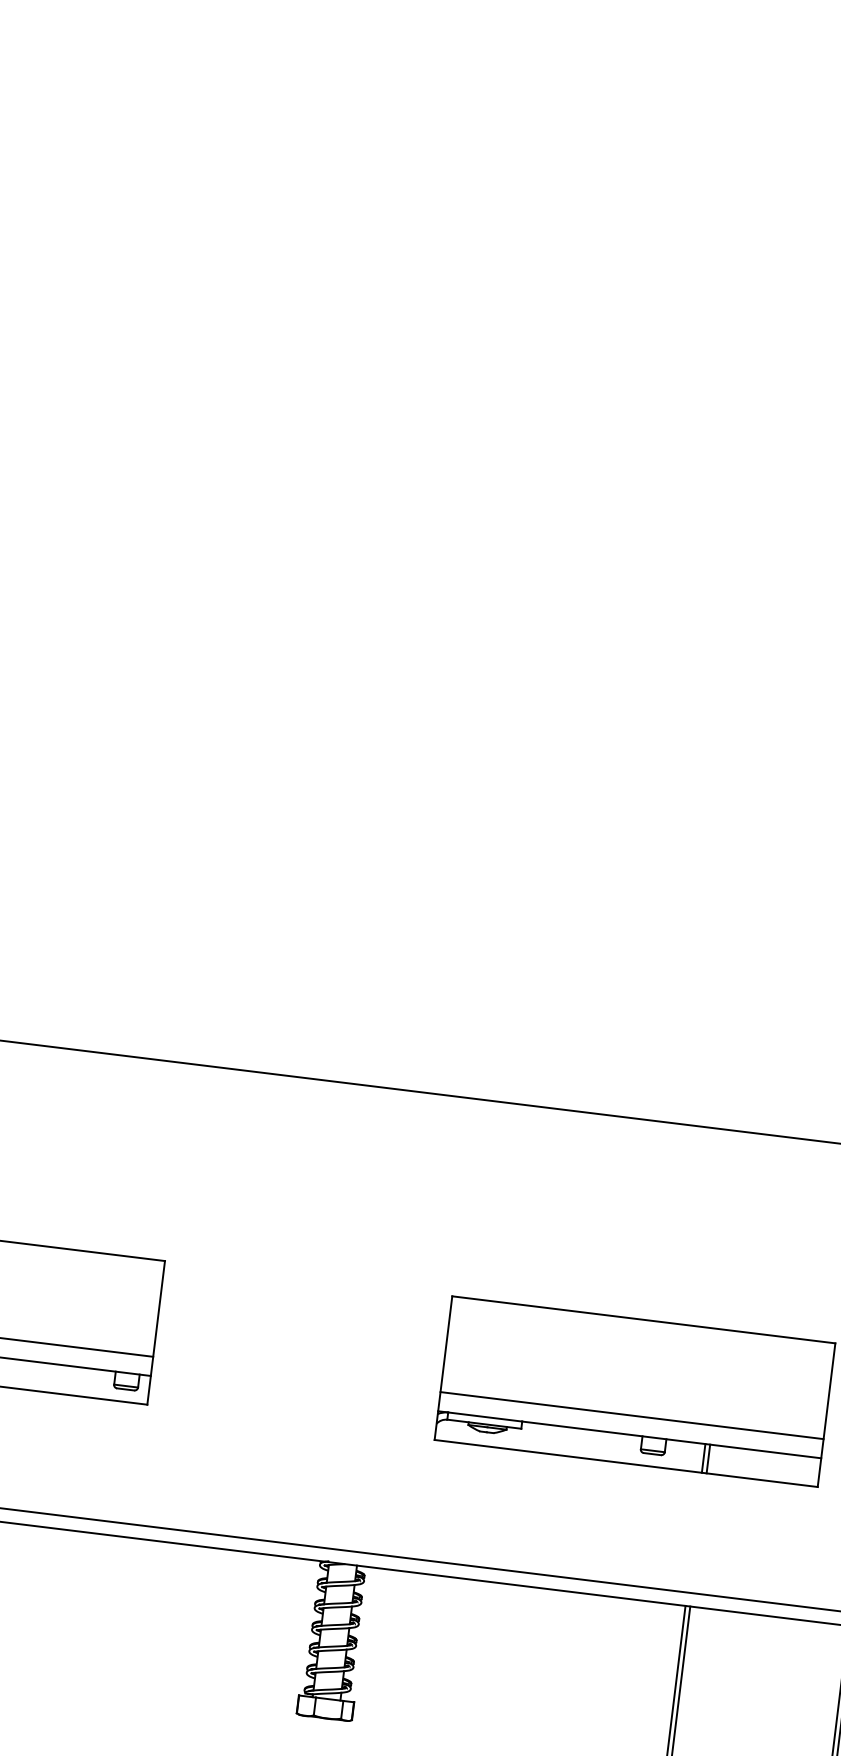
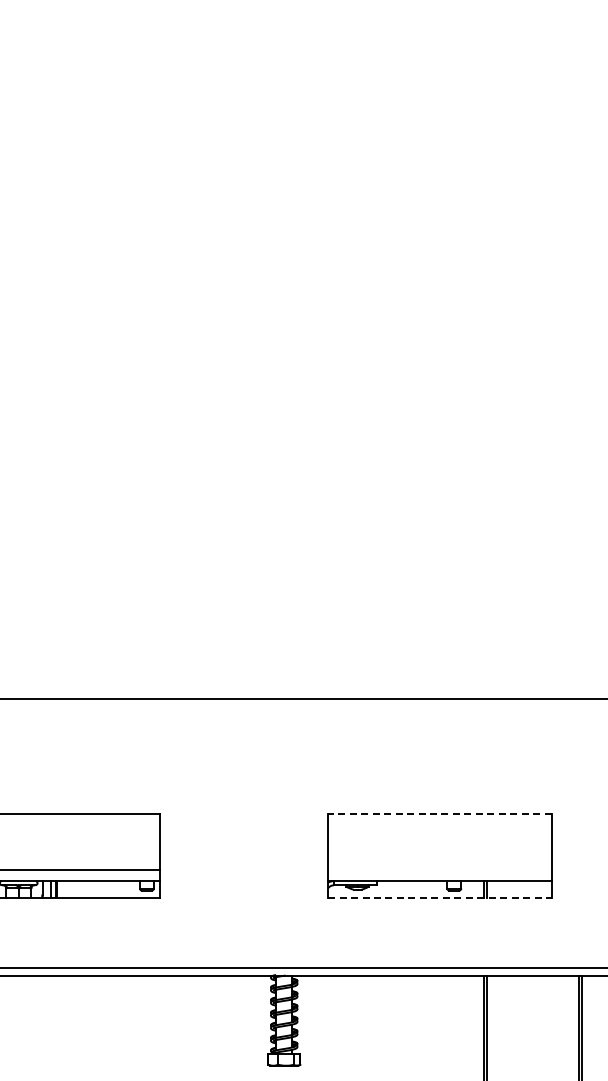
line: (643, 1318) -> (439, 813), solid -> dashed
line: (631, 1414) -> (439, 869), removed
line: (625, 1462) -> (439, 897), solid -> dashed

